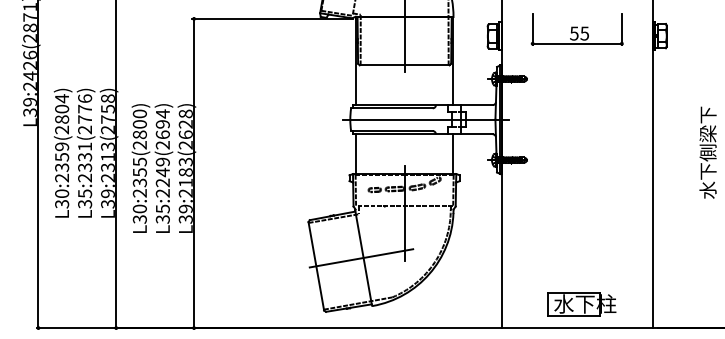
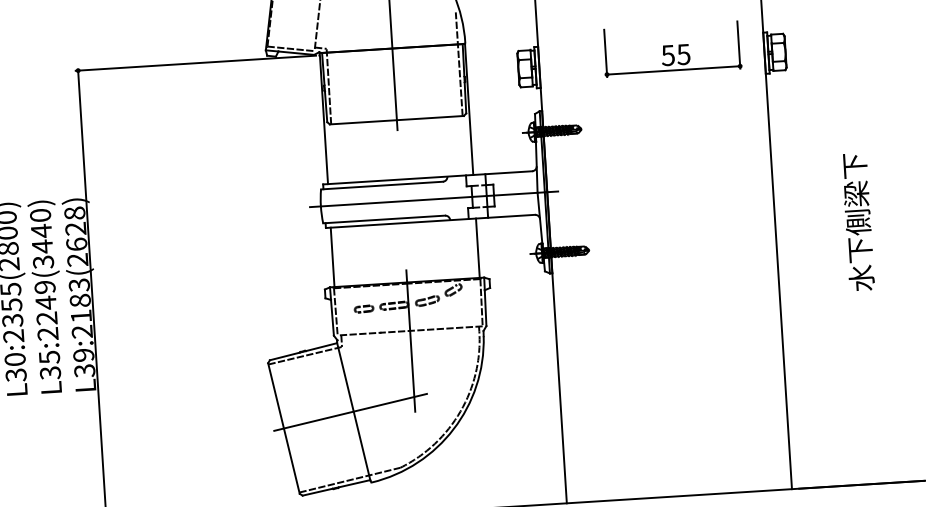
part: (576, 29) -> (671, 49), moved
text: (162, 129) -> (41, 238), L35:2249(2694) -> L35:2249(3440)
part: (581, 304) -> (683, 460), removed

